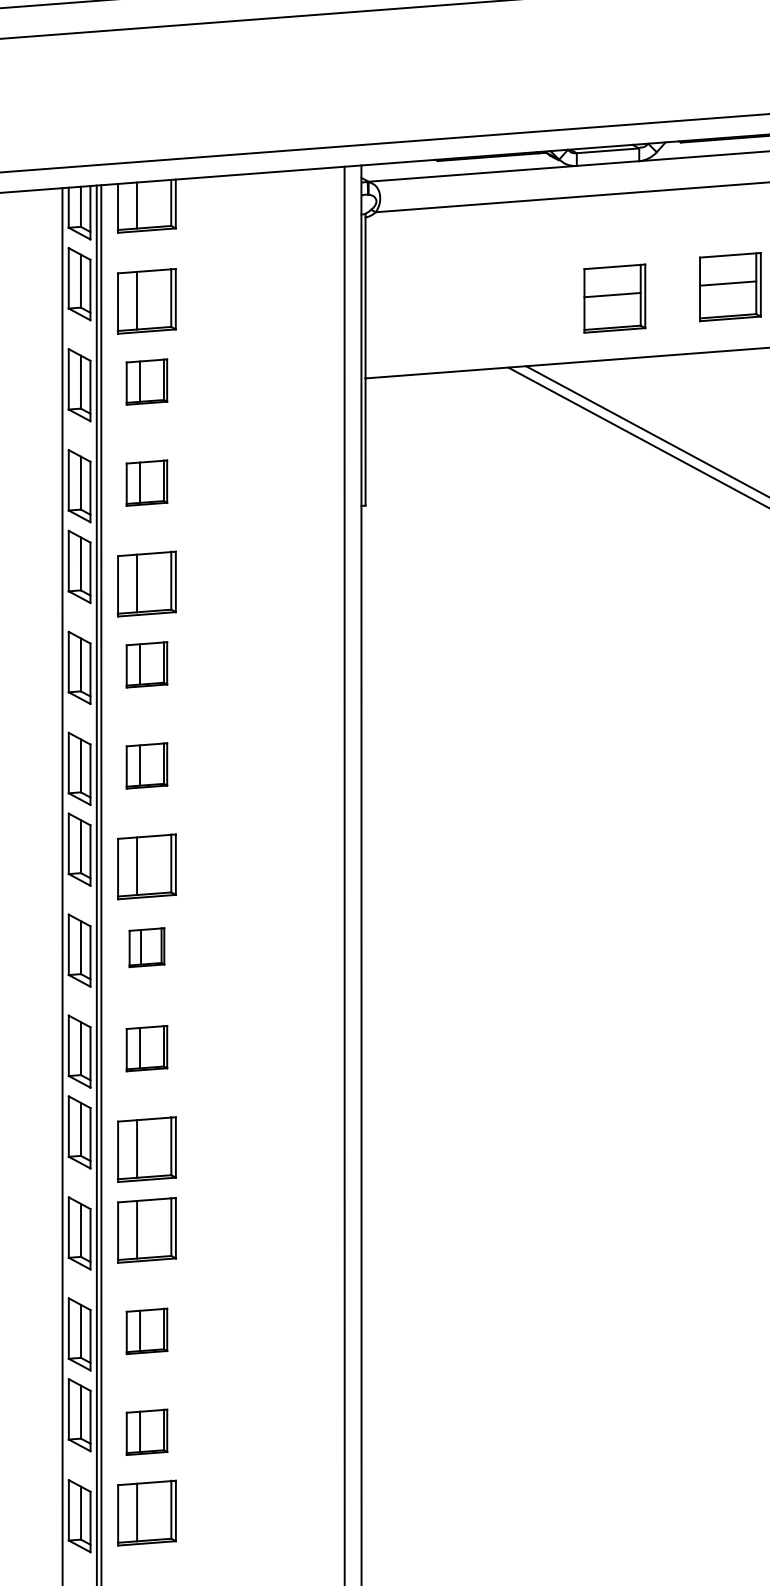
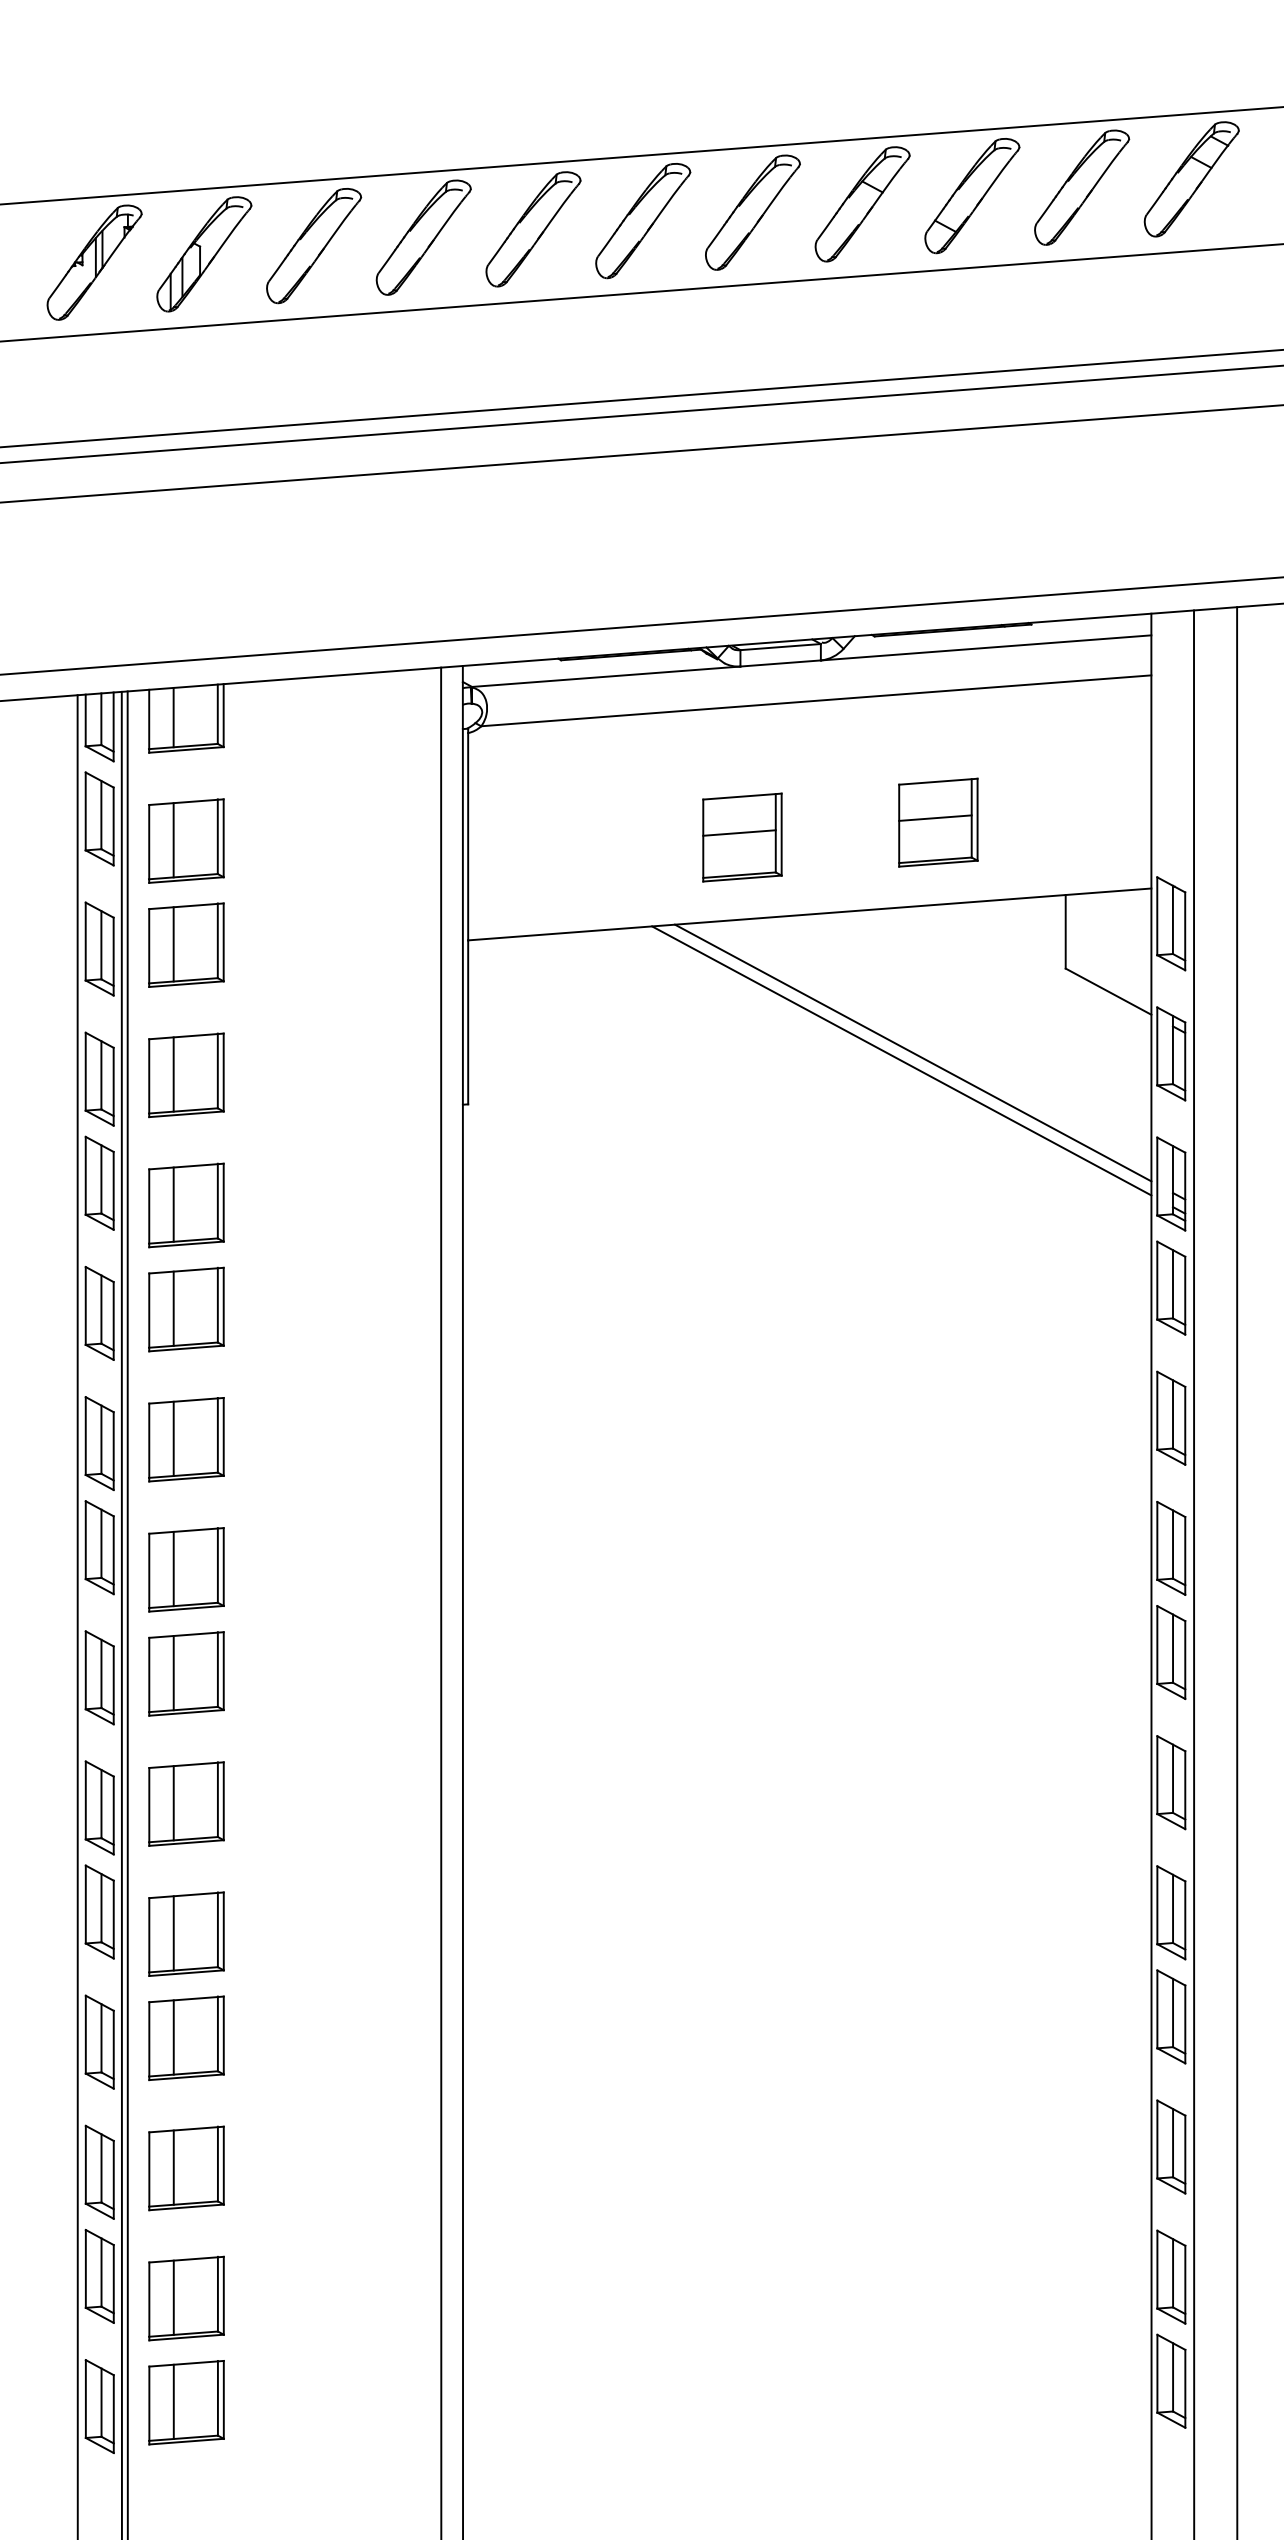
part: (614, 298) -> (742, 837), moved
part: (146, 381) -> (186, 944), size x1.43
part: (146, 483) -> (186, 1075), size x1.43
part: (146, 664) -> (186, 1309), size x1.43
part: (146, 765) -> (186, 1439), size x1.43
part: (146, 947) -> (186, 1673), size x1.67
part: (146, 1048) -> (186, 1803), size x1.43
part: (146, 1331) -> (186, 2168), size x1.43
part: (146, 1432) -> (186, 2298), size x1.43

